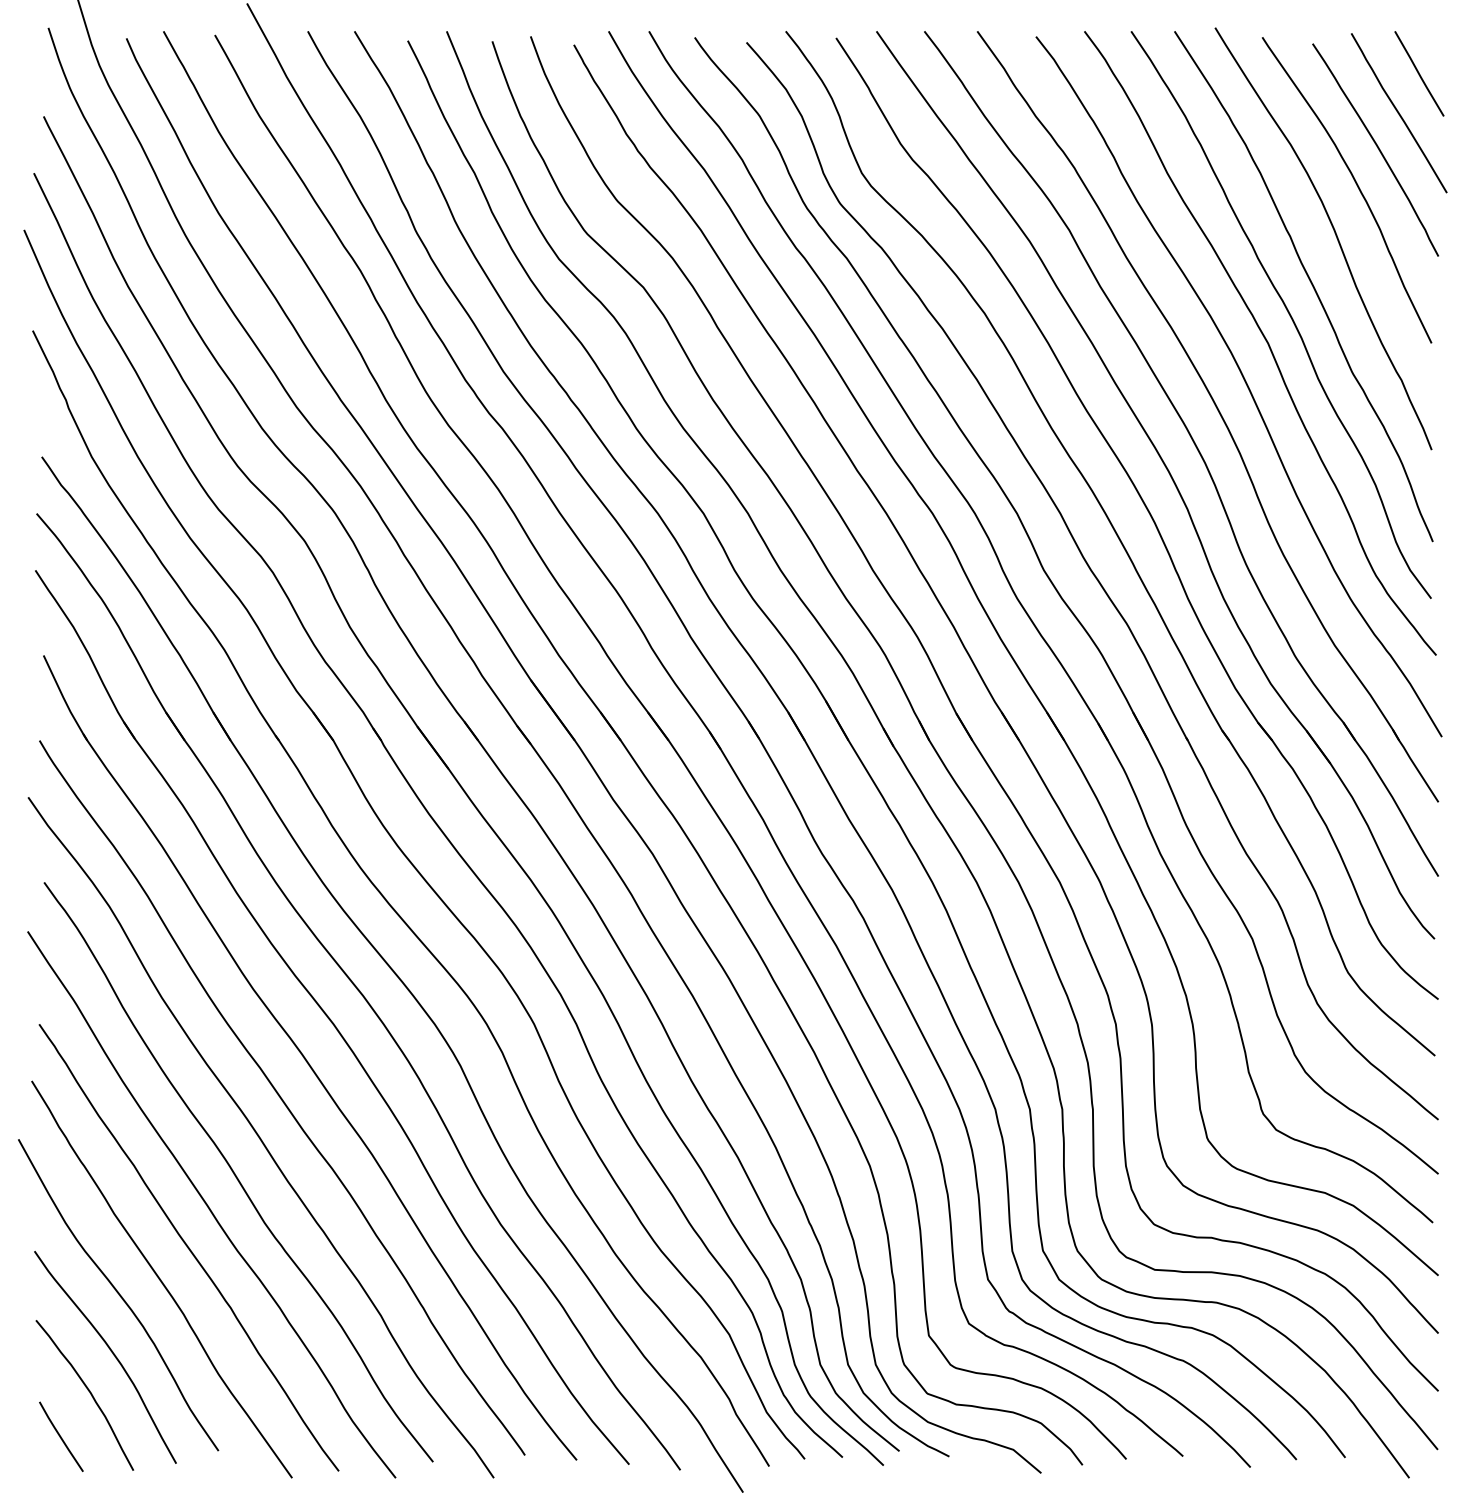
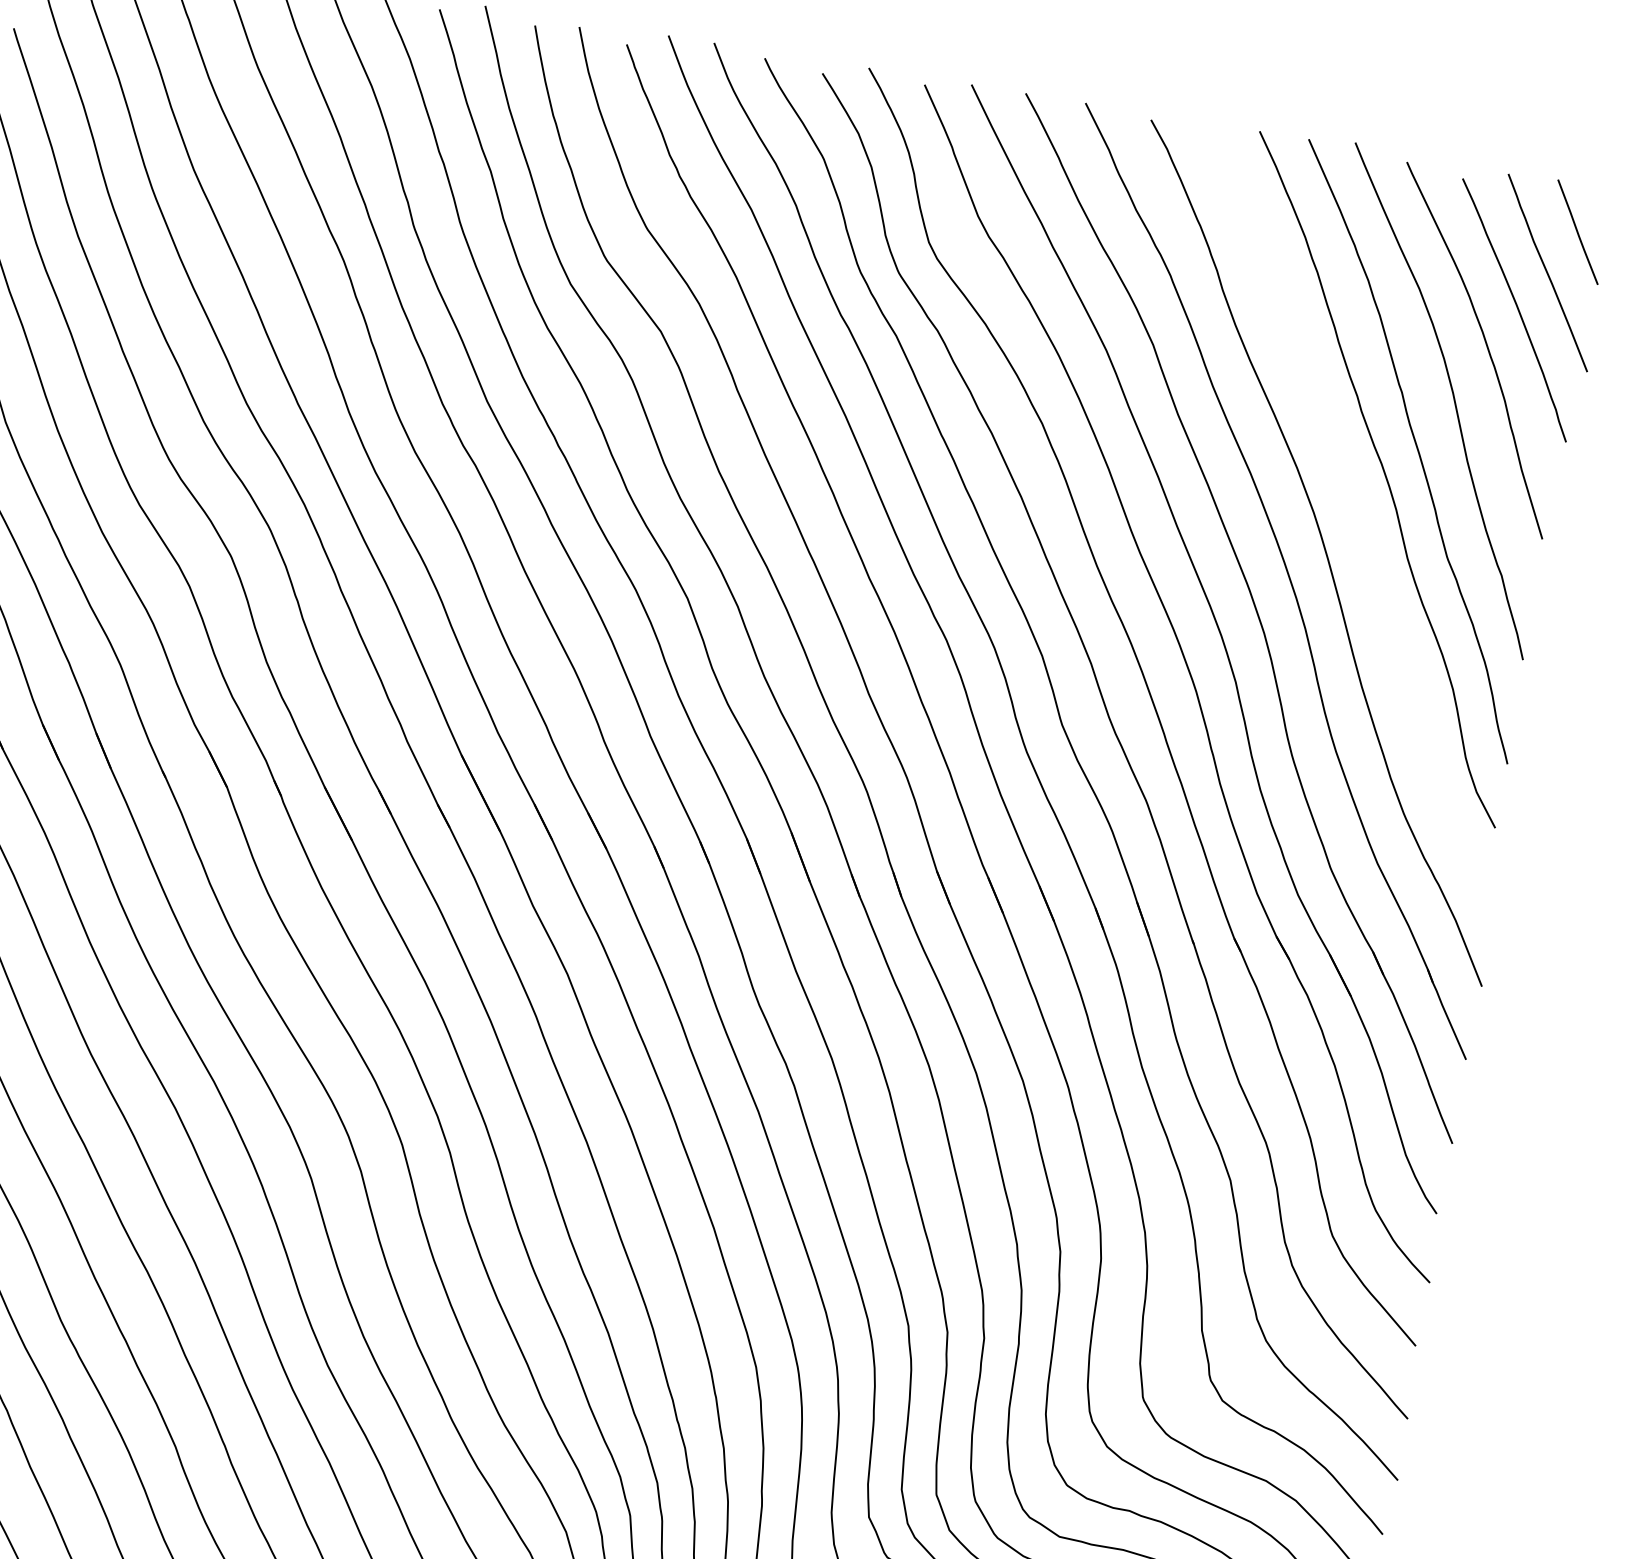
curve: (1264, 339) -> (1354, 504), removed

